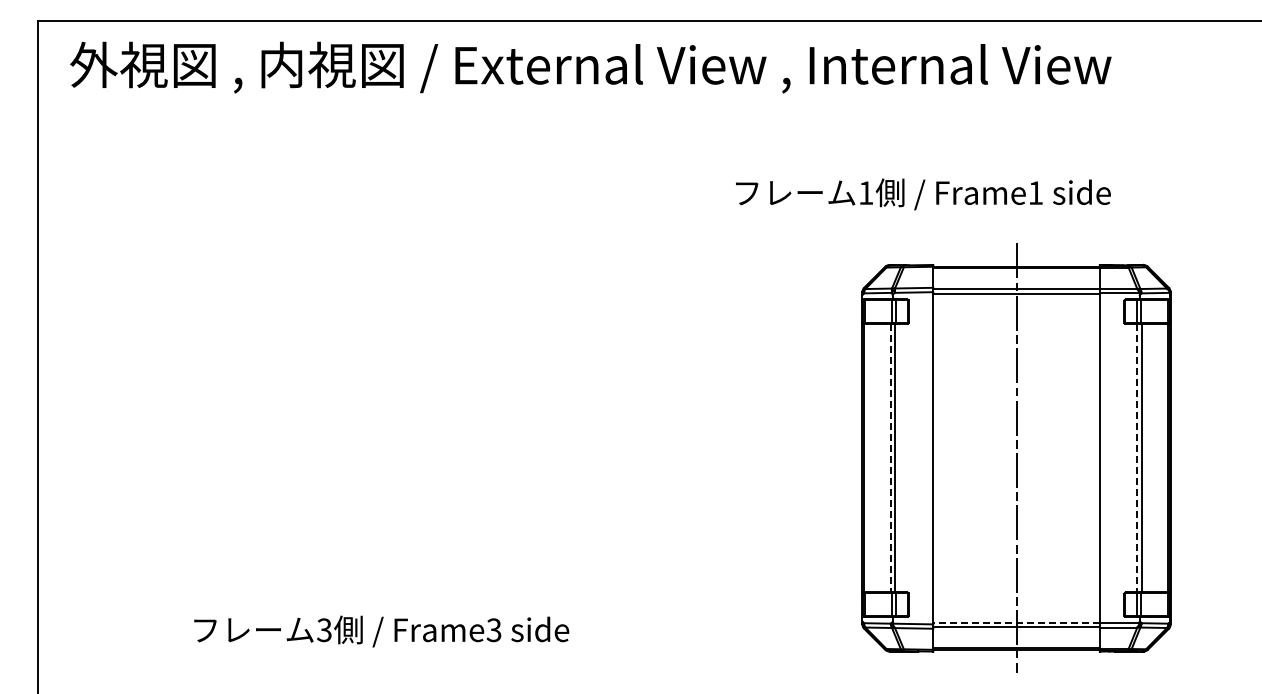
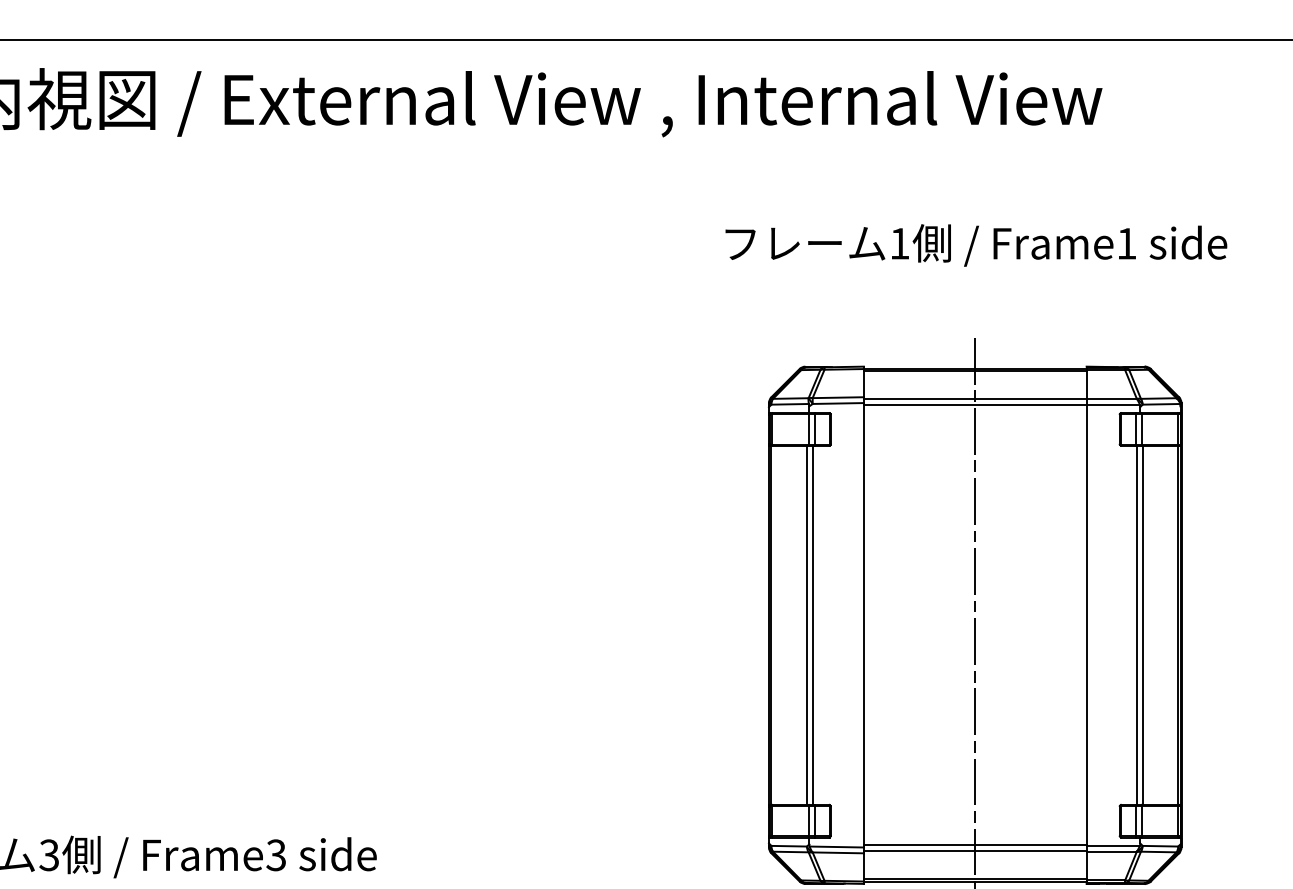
text: (923, 194) -> (976, 245), moved
line: (890, 458) -> (806, 625), dashed -> solid
line: (1137, 458) -> (1137, 625), dashed -> solid
line: (1016, 622) -> (975, 844), dashed -> solid

